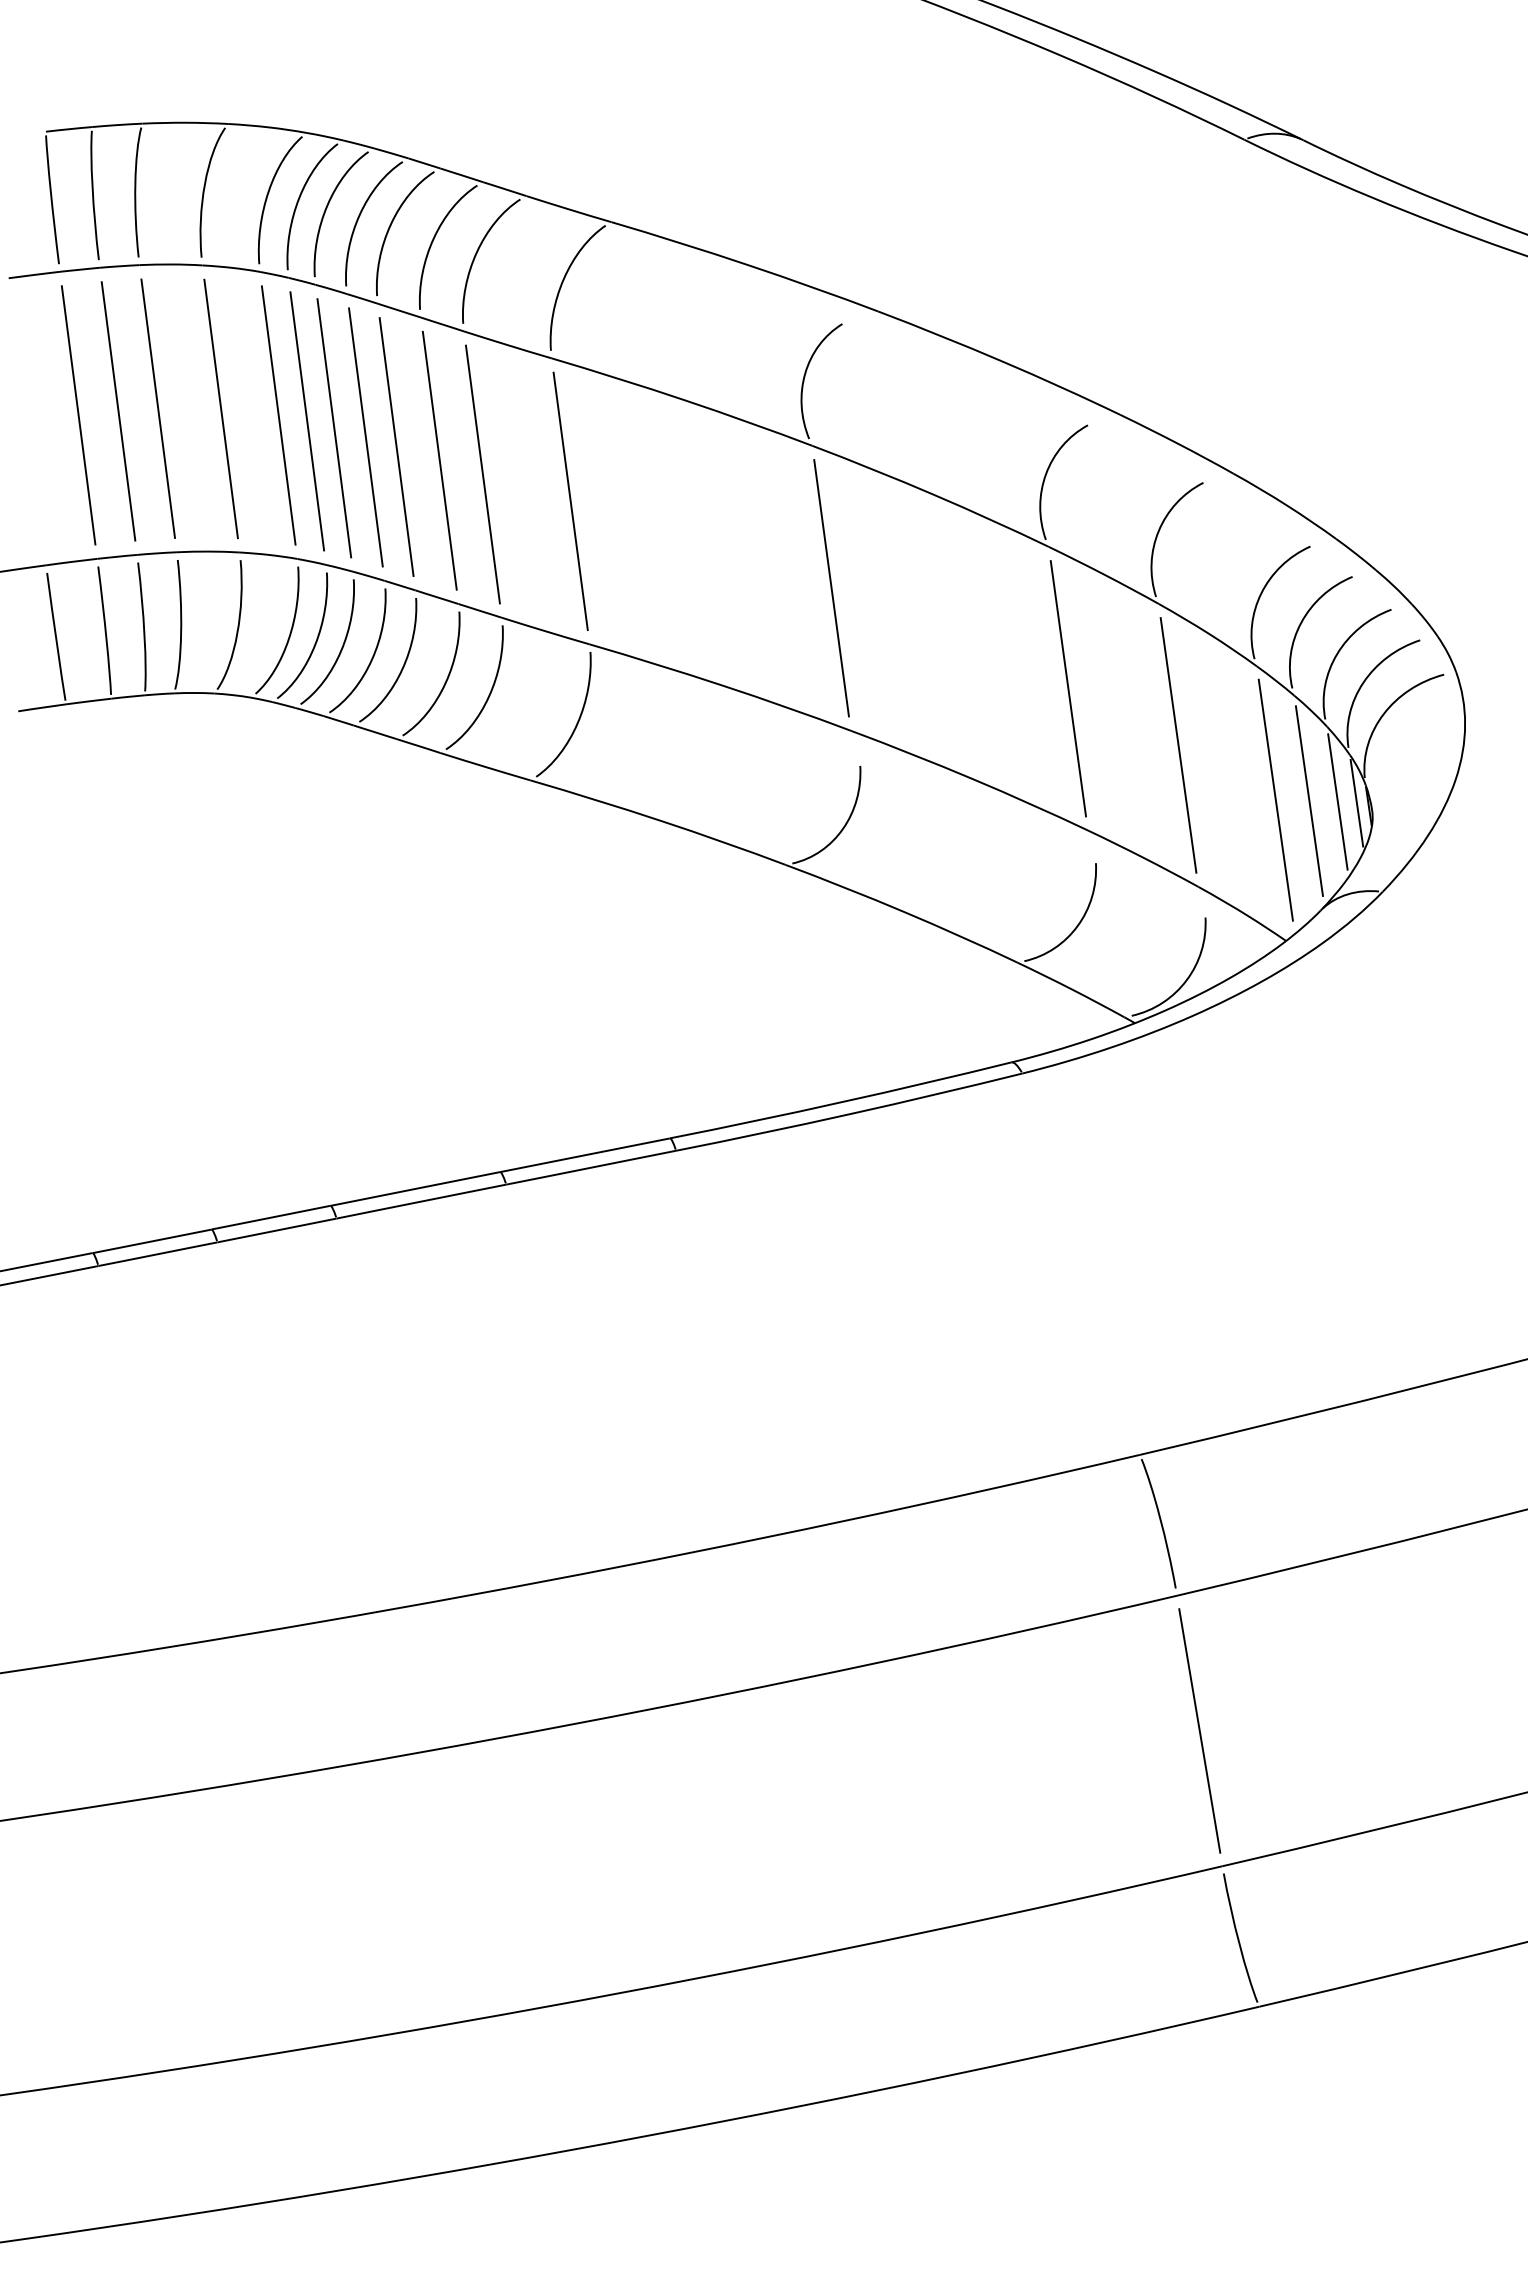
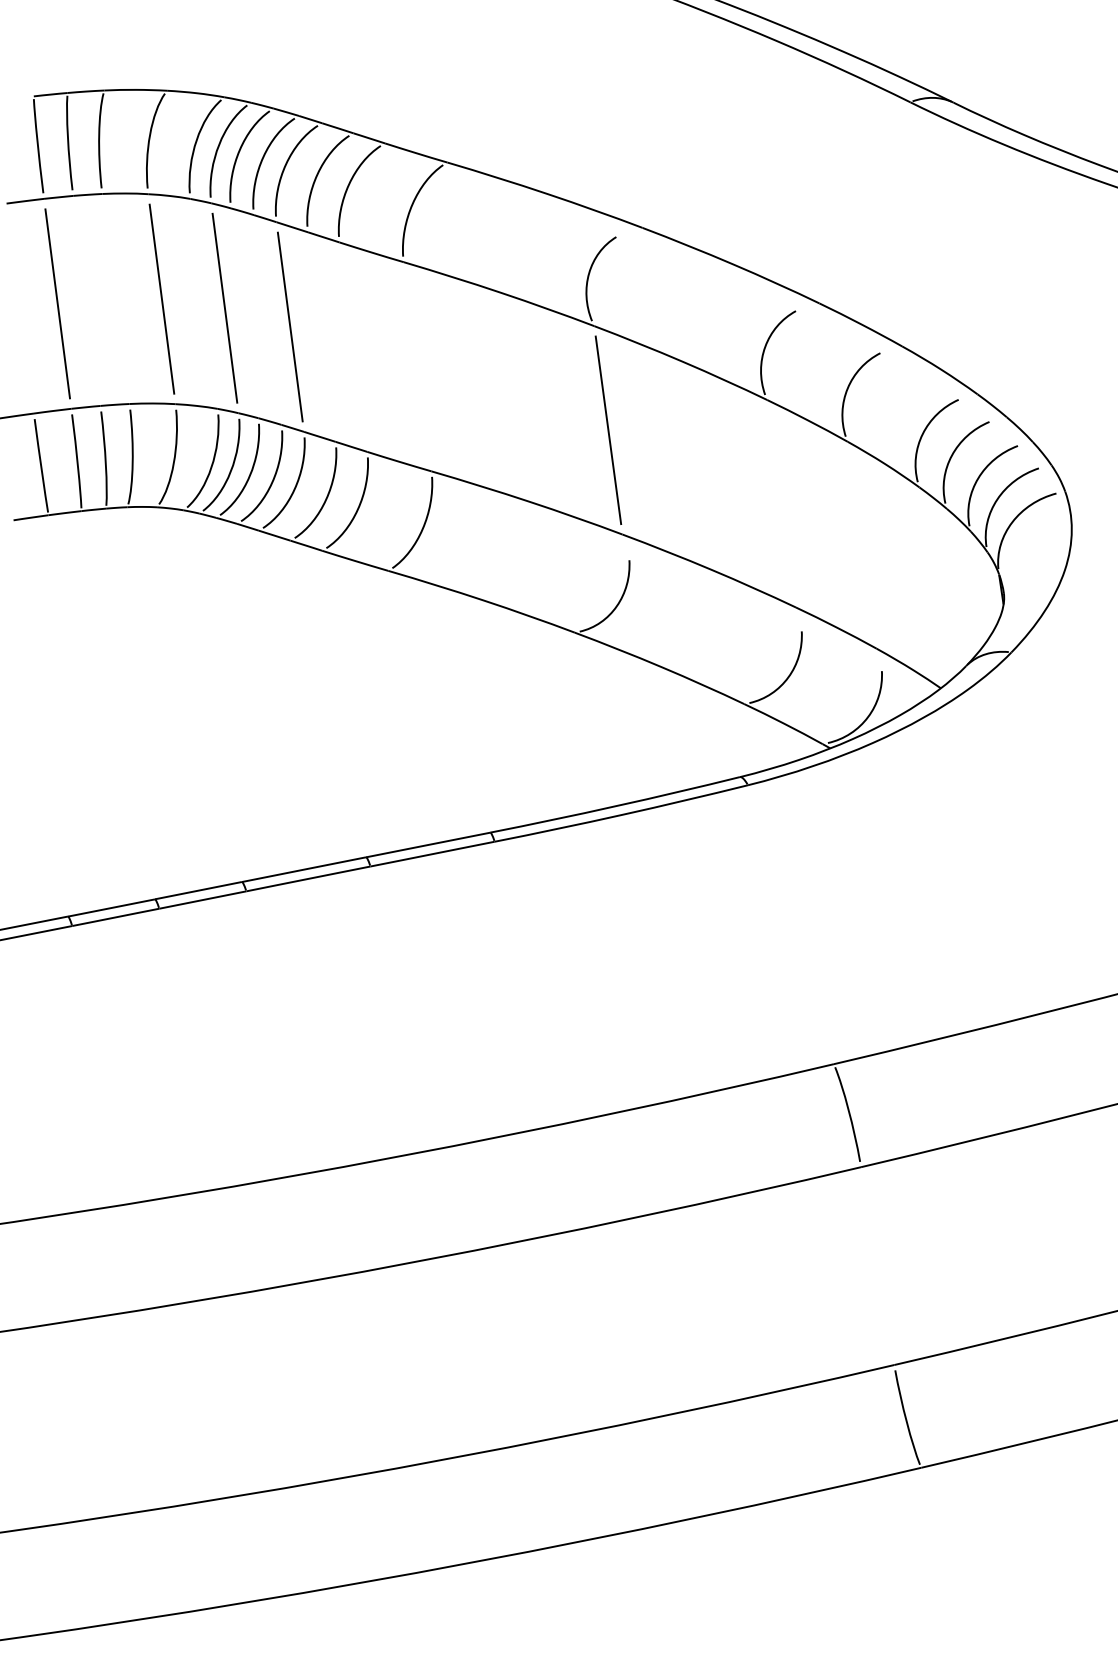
line: (157, 408) -> (115, 298), removed
line: (118, 411) -> (86, 301), removed
line: (278, 415) -> (203, 303), removed
line: (334, 428) -> (244, 313), removed
line: (365, 437) -> (267, 320), removed
line: (439, 460) -> (321, 336), removed
line: (482, 474) -> (353, 347), removed
line: (570, 501) -> (417, 366), removed
line: (1068, 688) -> (781, 503), removed
line: (1178, 745) -> (862, 545), removed
line: (1275, 799) -> (933, 584), removed
line: (1308, 800) -> (957, 585), removed
line: (1337, 801) -> (978, 586), removed
line: (1356, 802) -> (992, 587), removed
line: (1199, 1730) -> (877, 1265), removed

